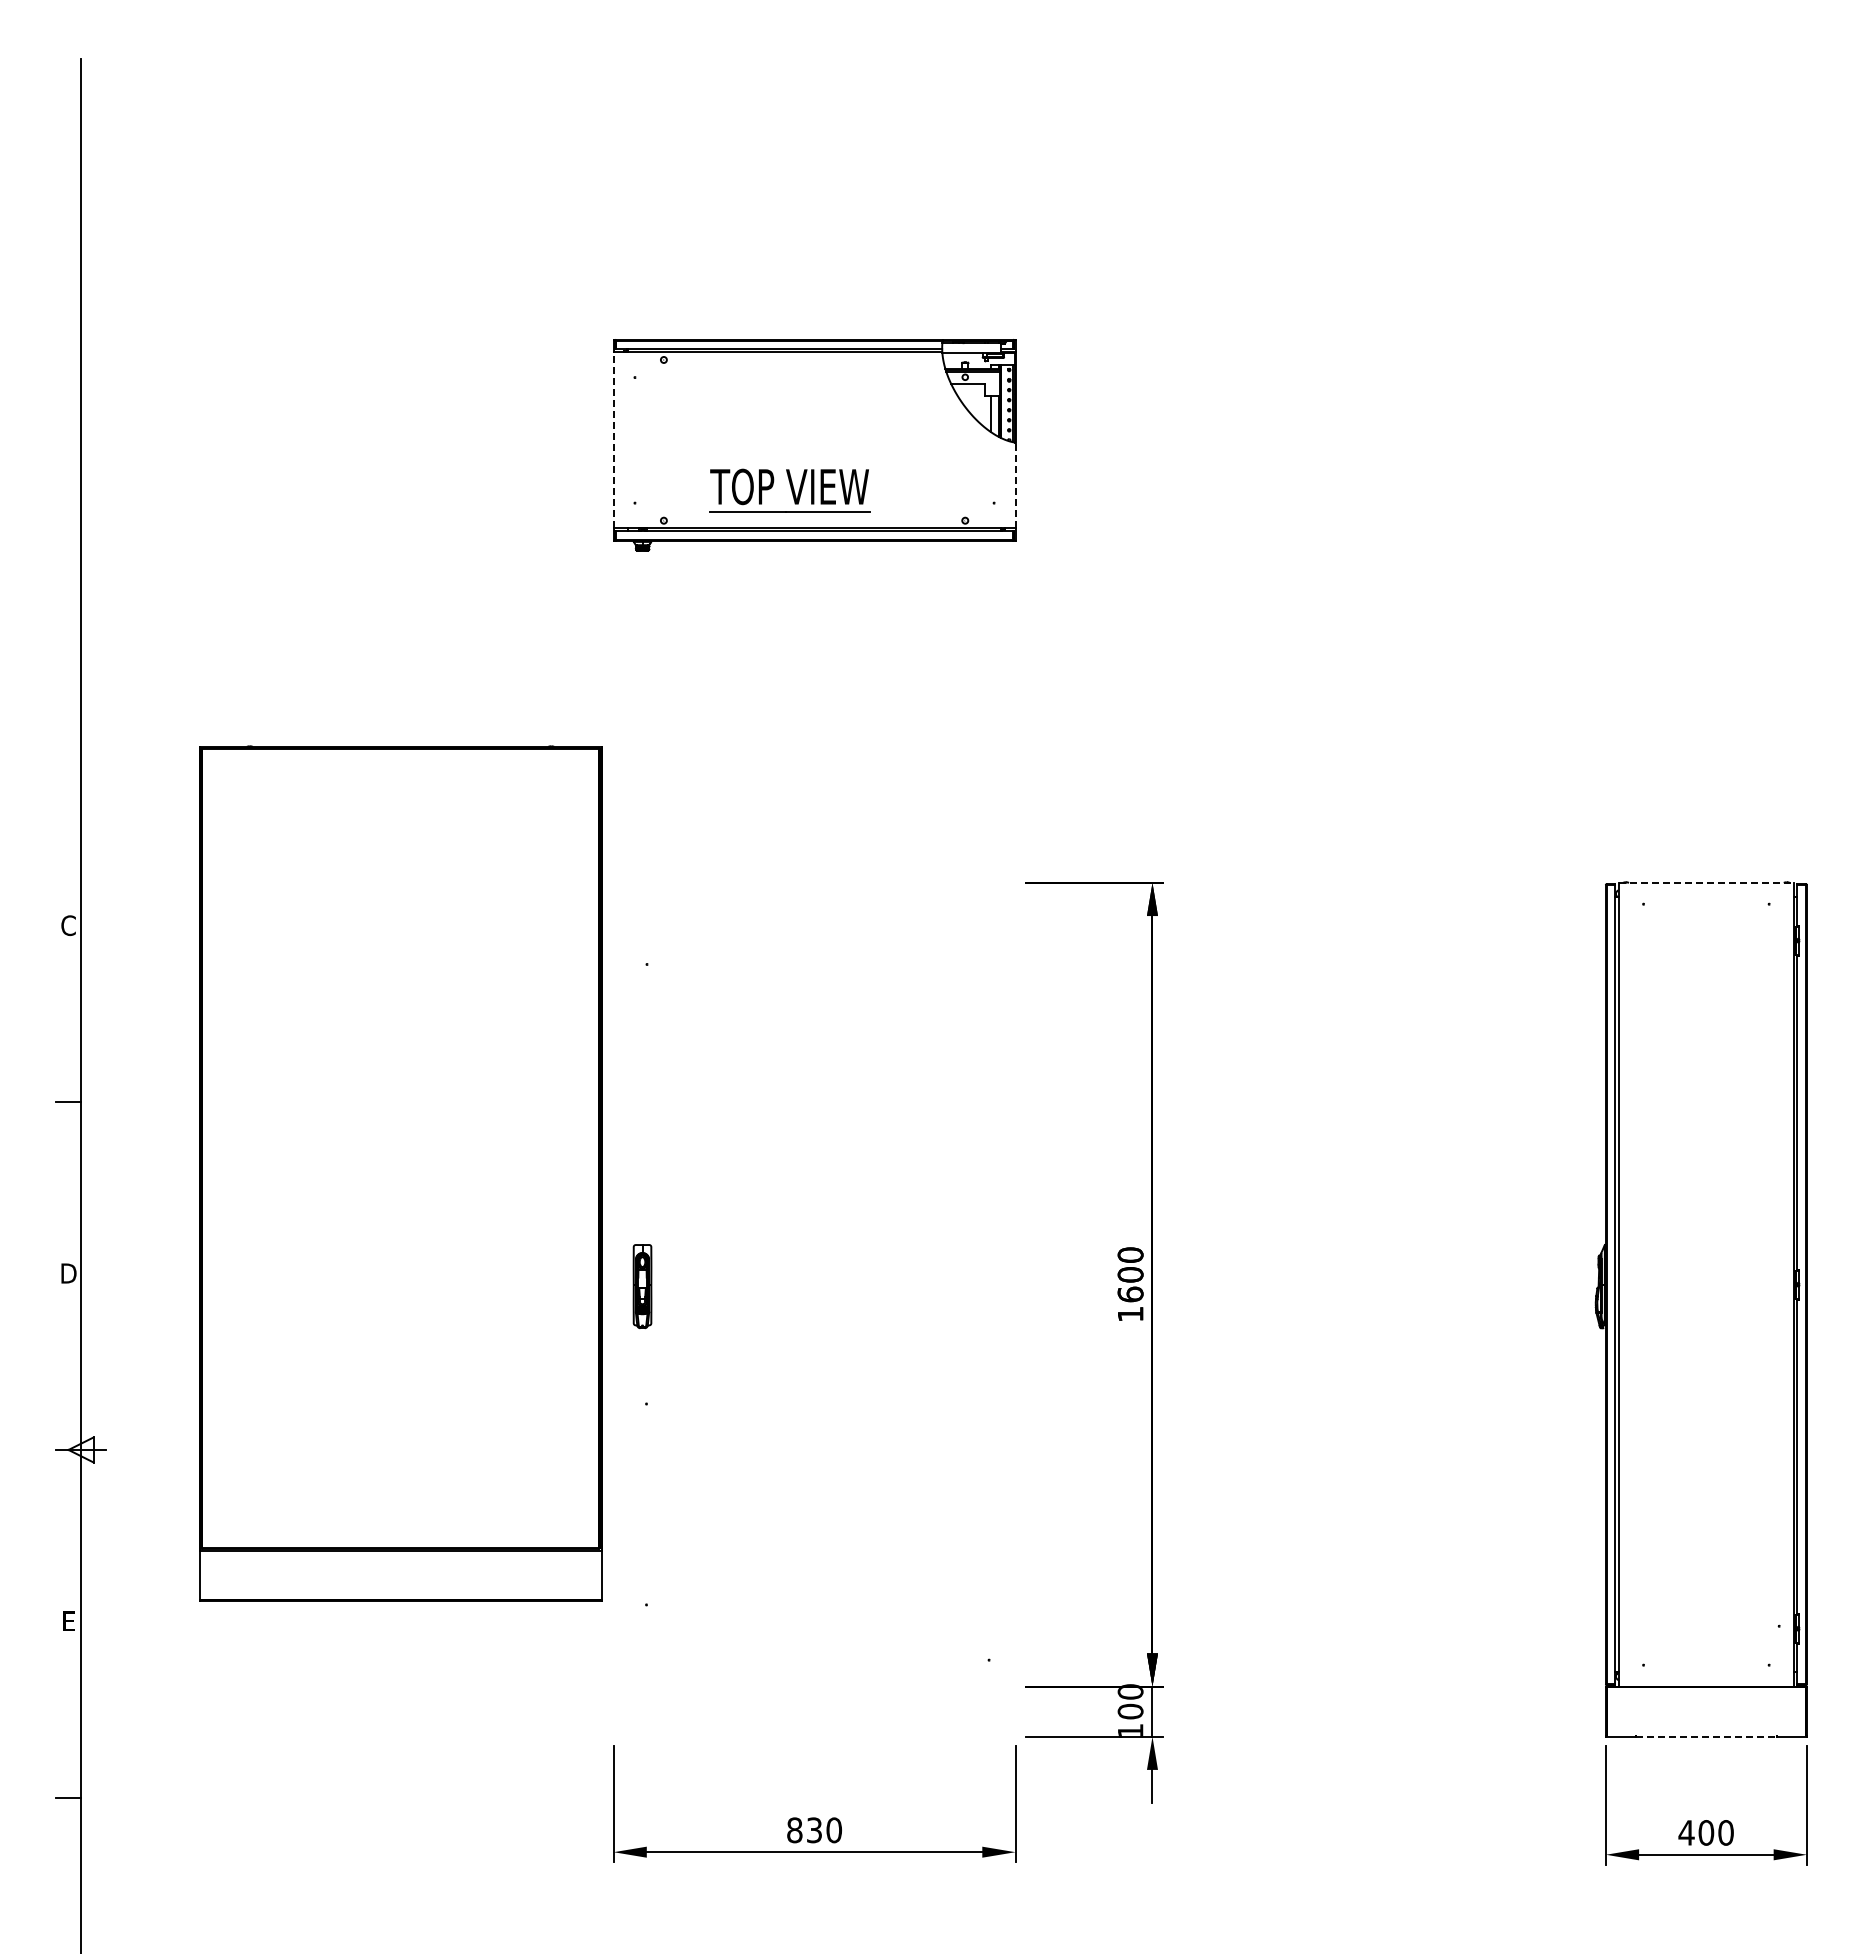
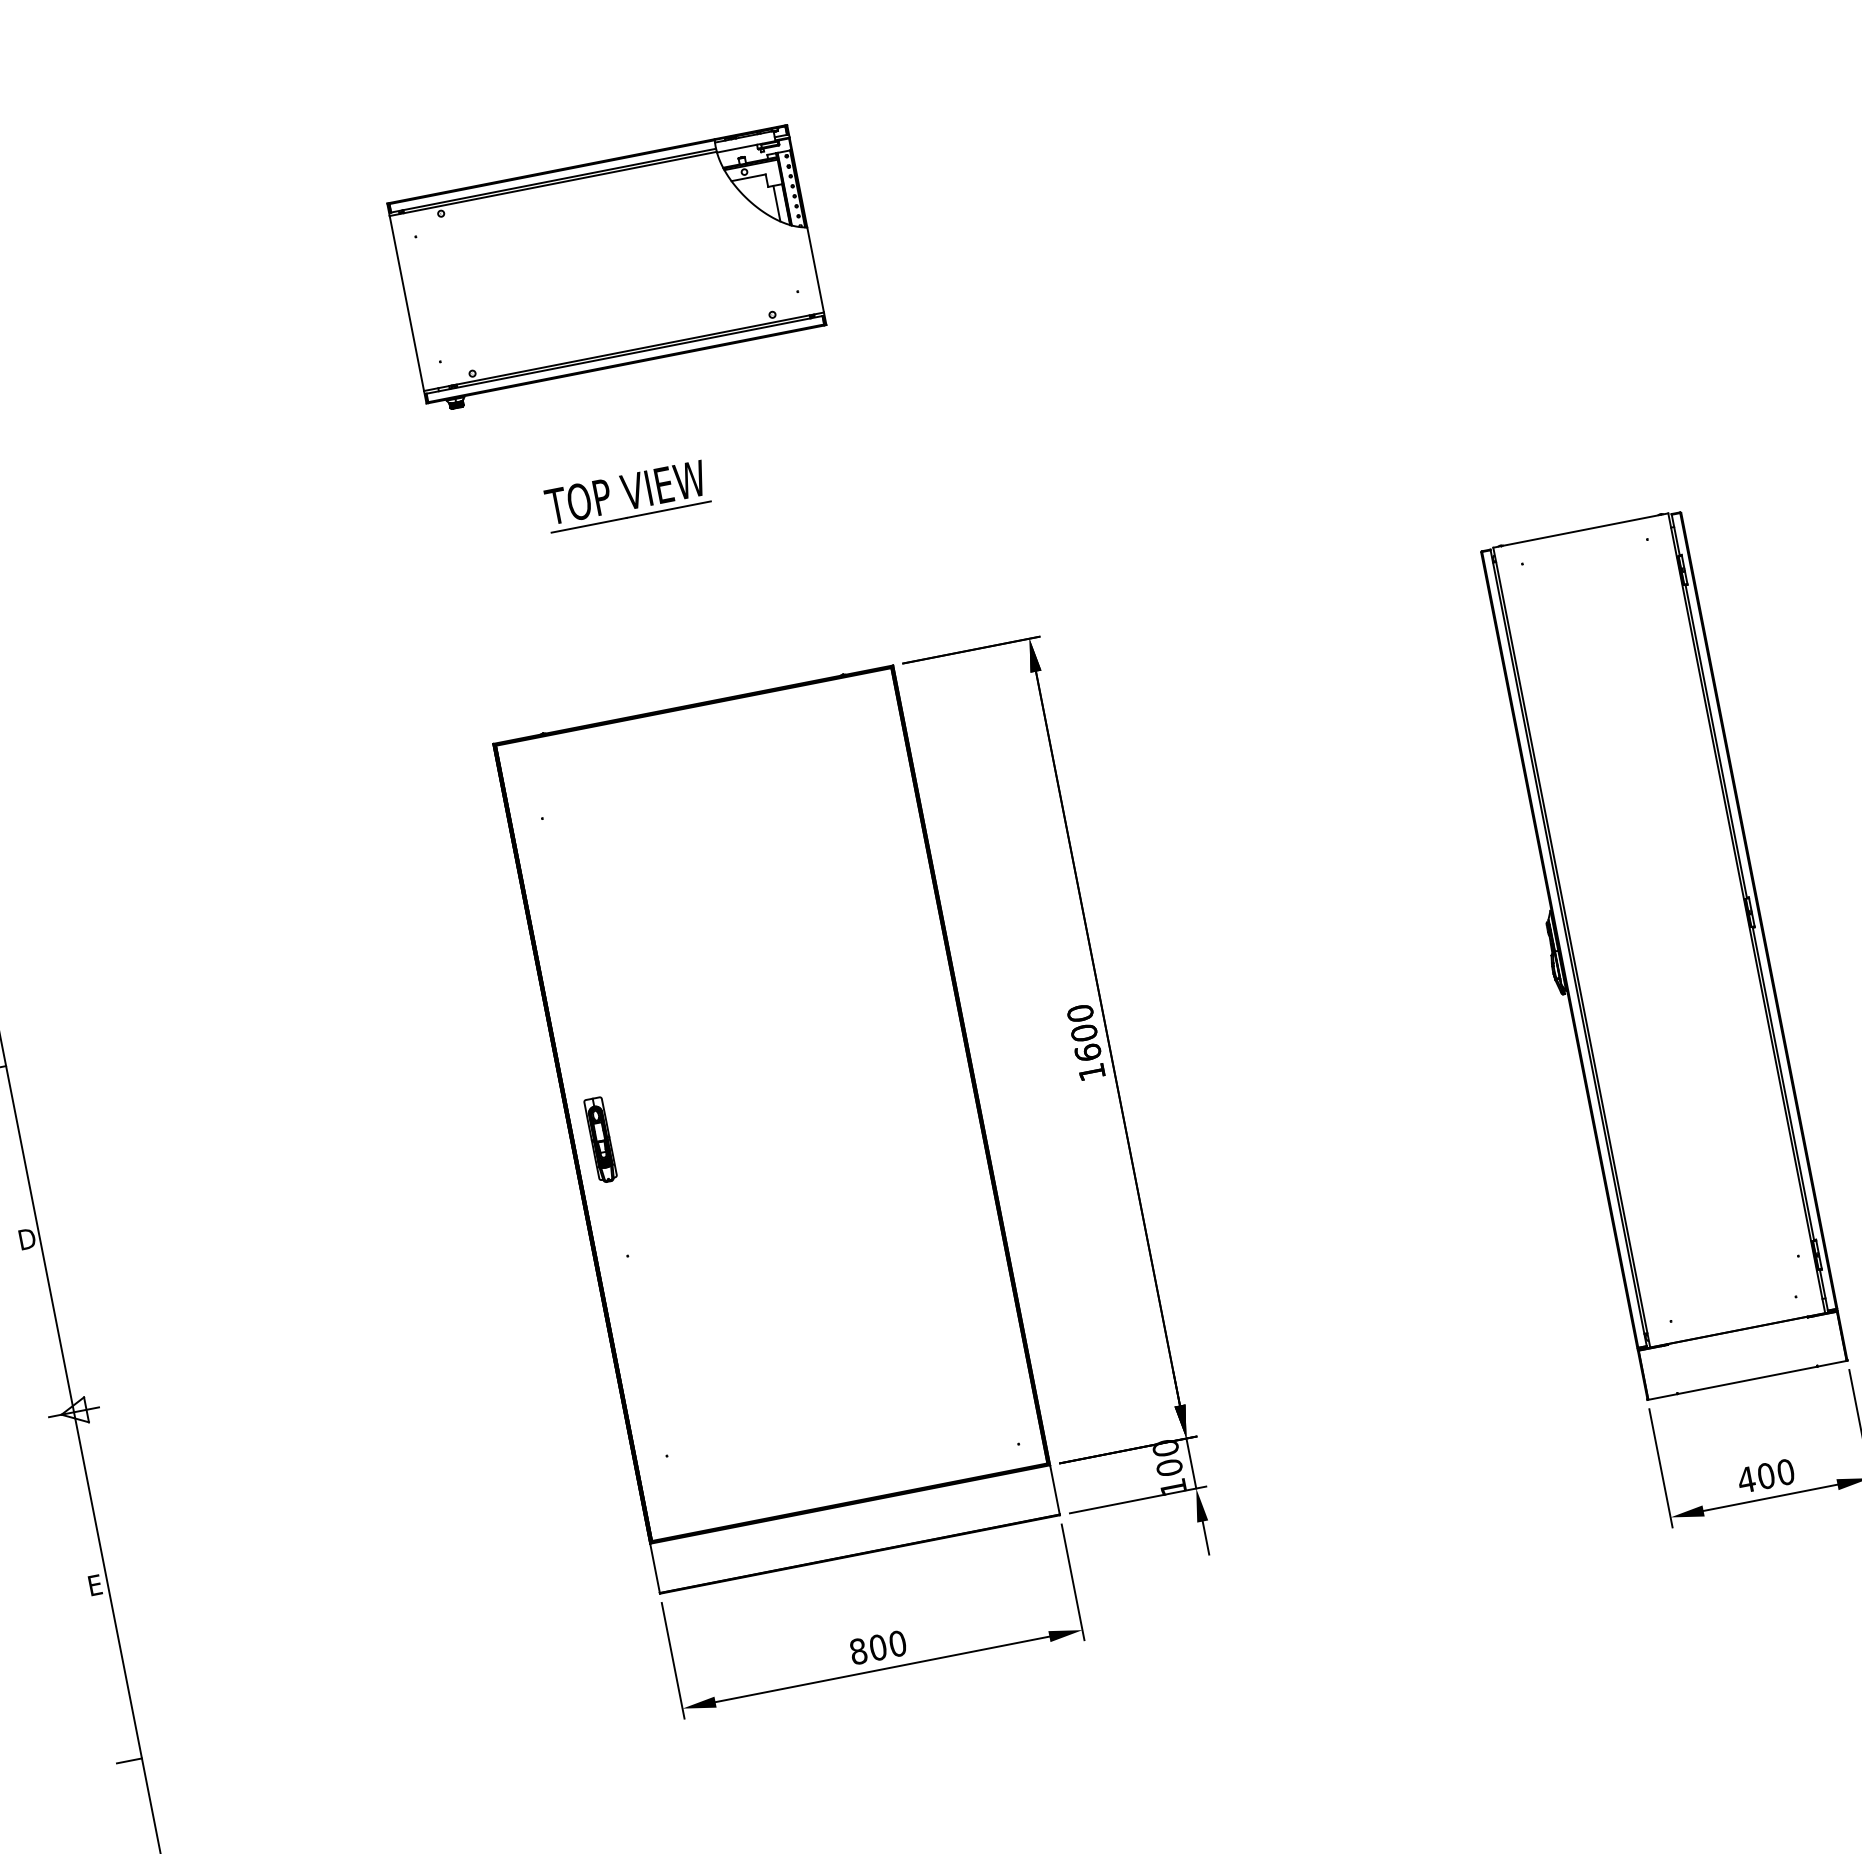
line: (613, 440) -> (406, 303), dashed -> solid
line: (1015, 485) -> (815, 269), dashed -> solid
part: (789, 490) -> (626, 496), moved
line: (1706, 882) -> (1580, 530), dashed -> solid
part: (400, 1173) -> (776, 1129), moved
line: (1706, 1736) -> (1747, 1380), dashed -> solid
text: (814, 1830) -> (878, 1647), 830 -> 800

